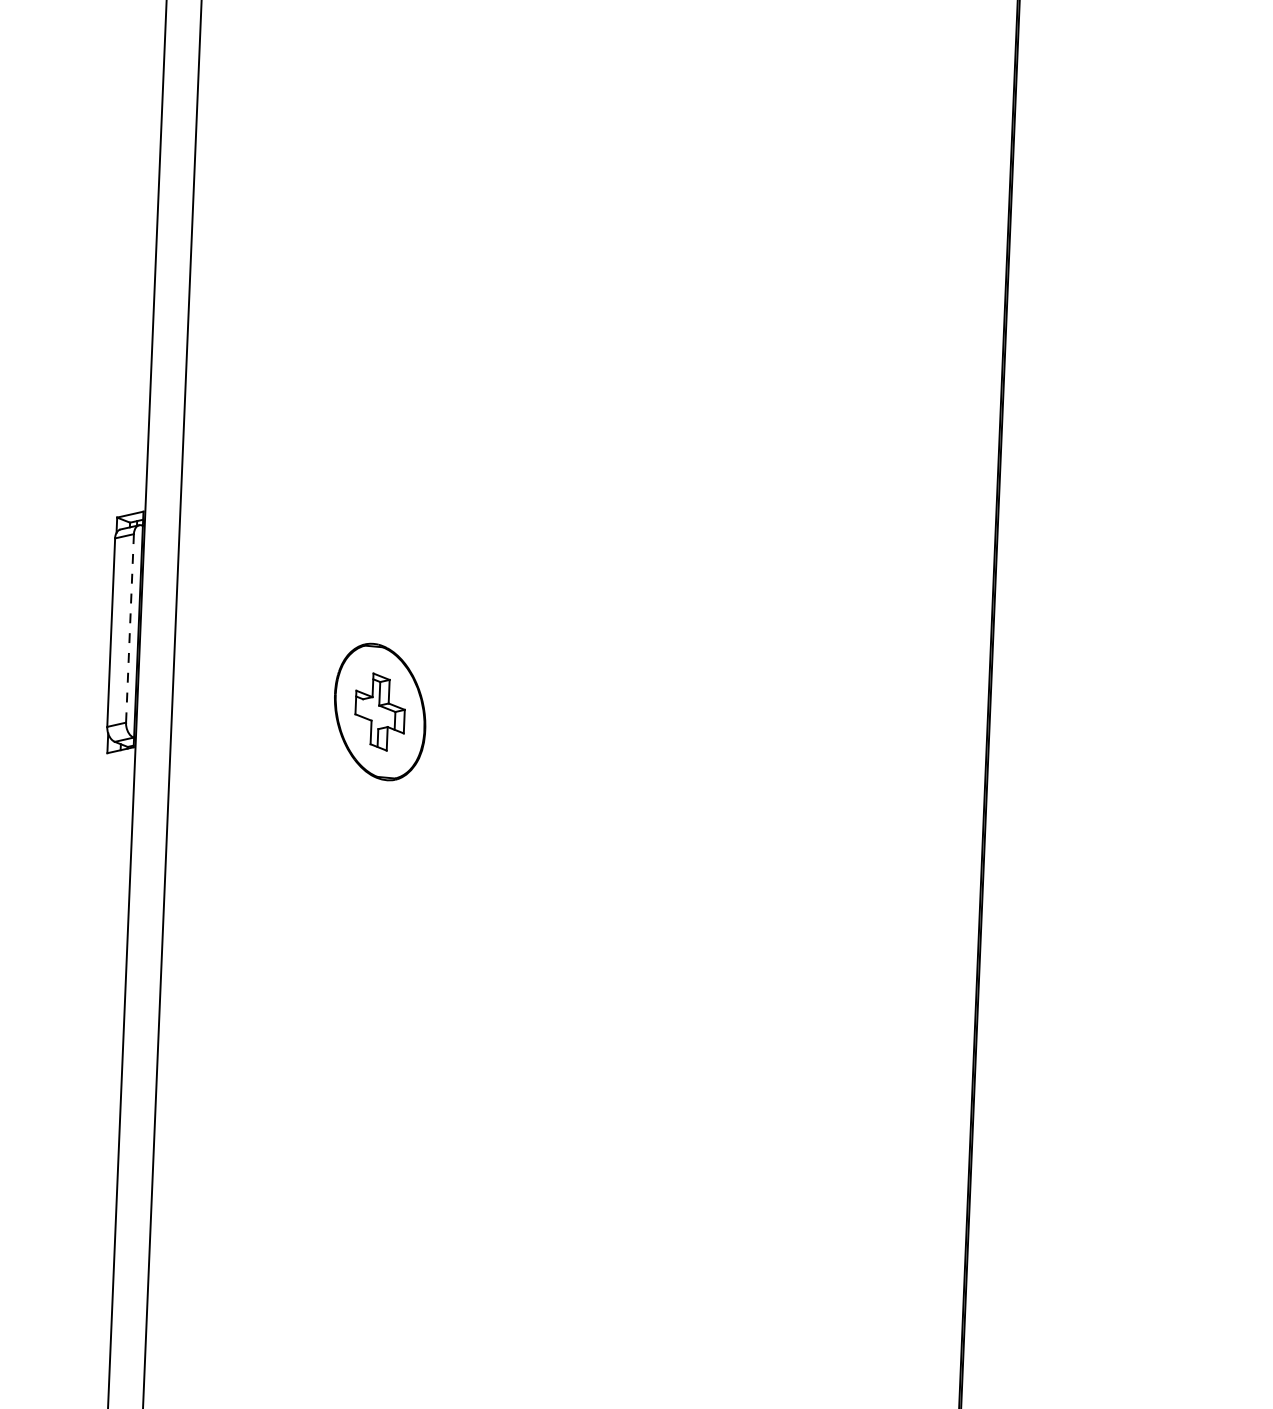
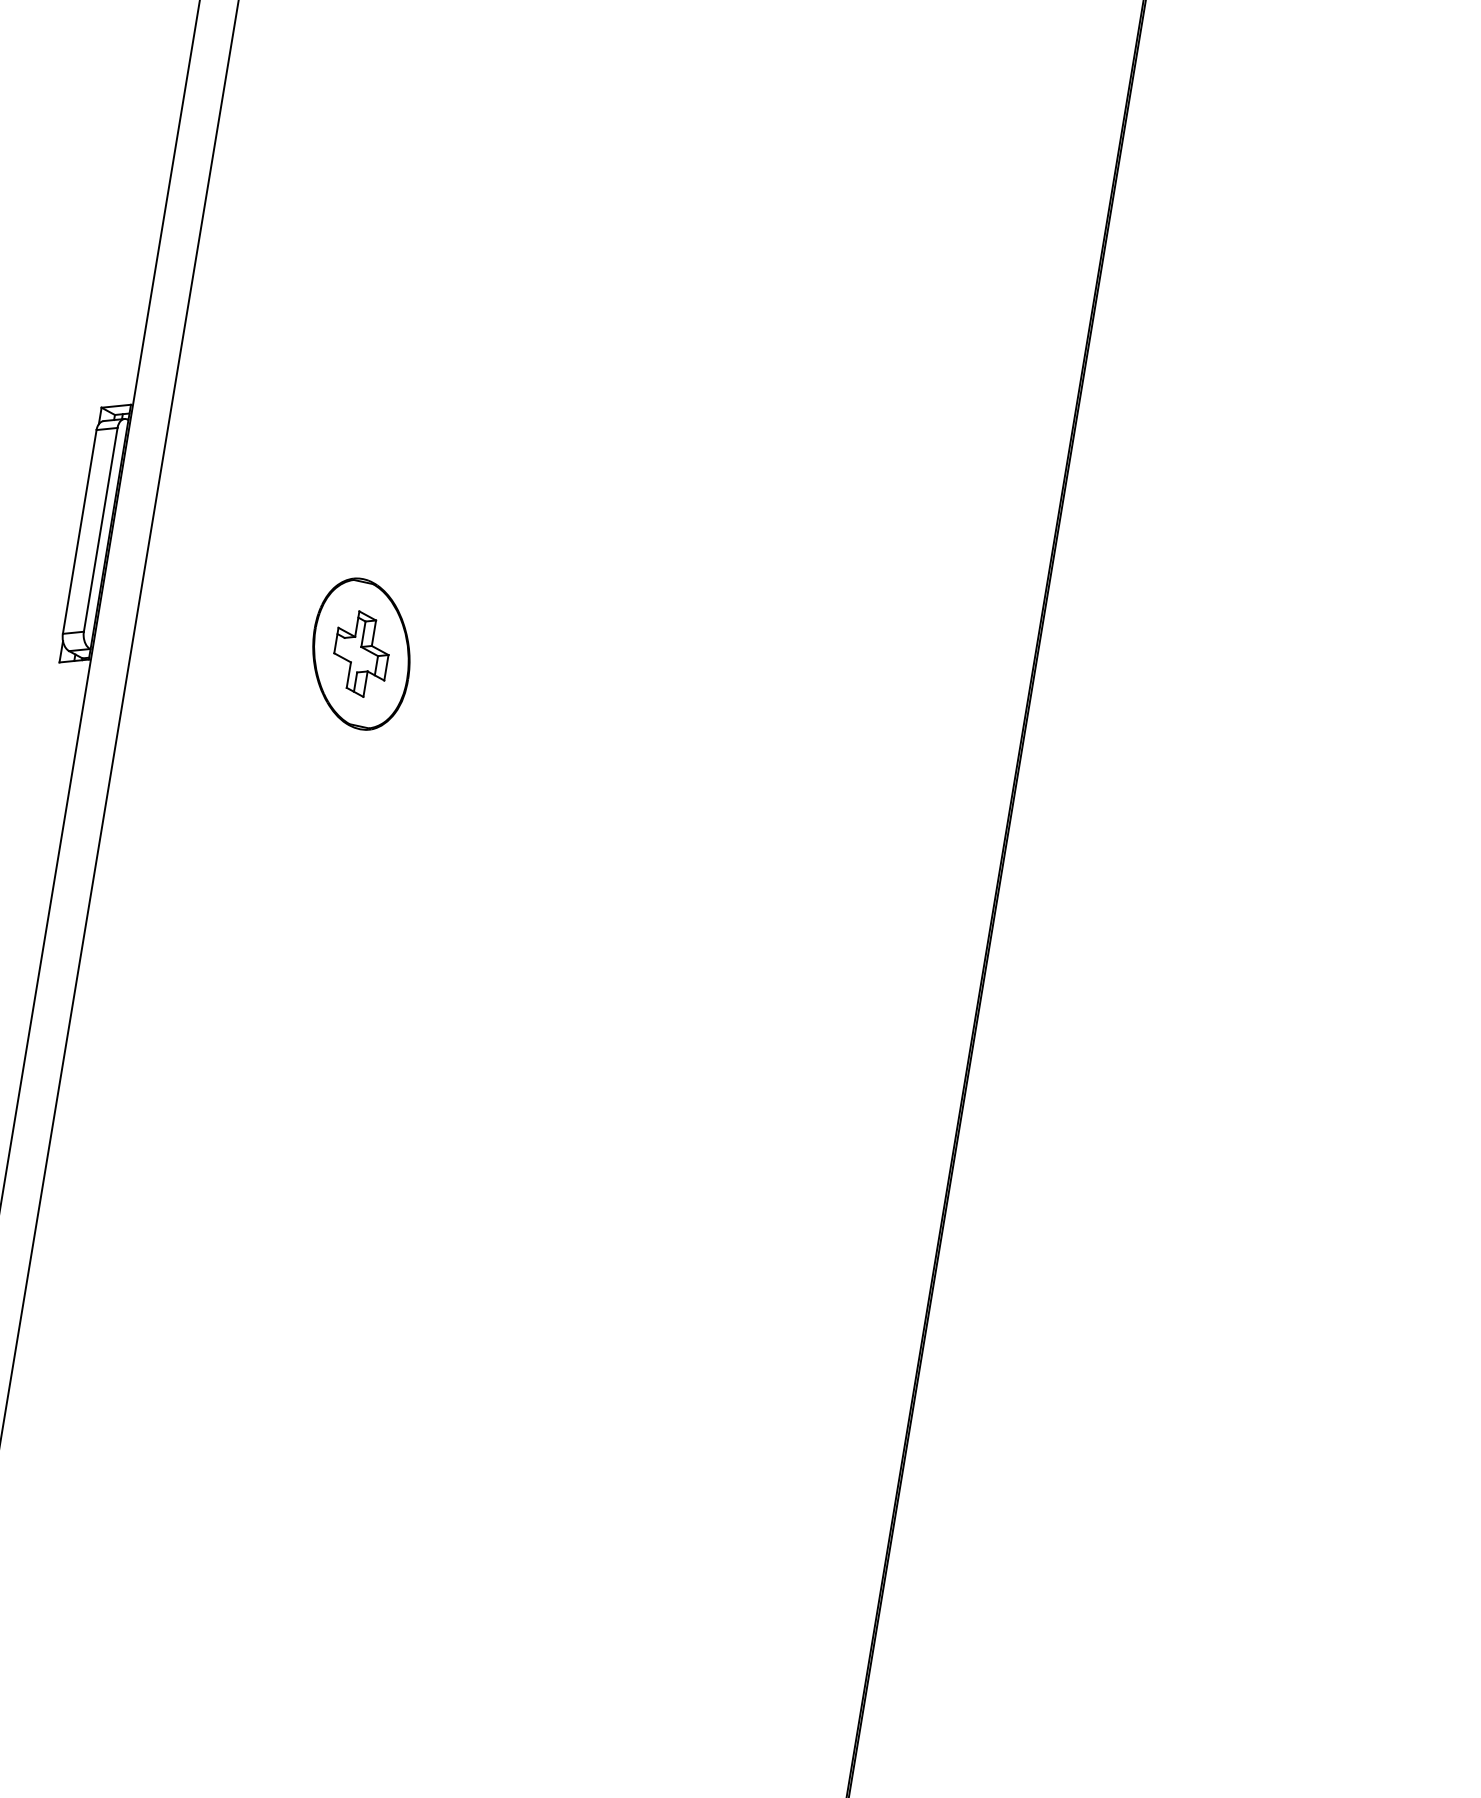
line: (129, 629) -> (100, 530), dashed -> solid

